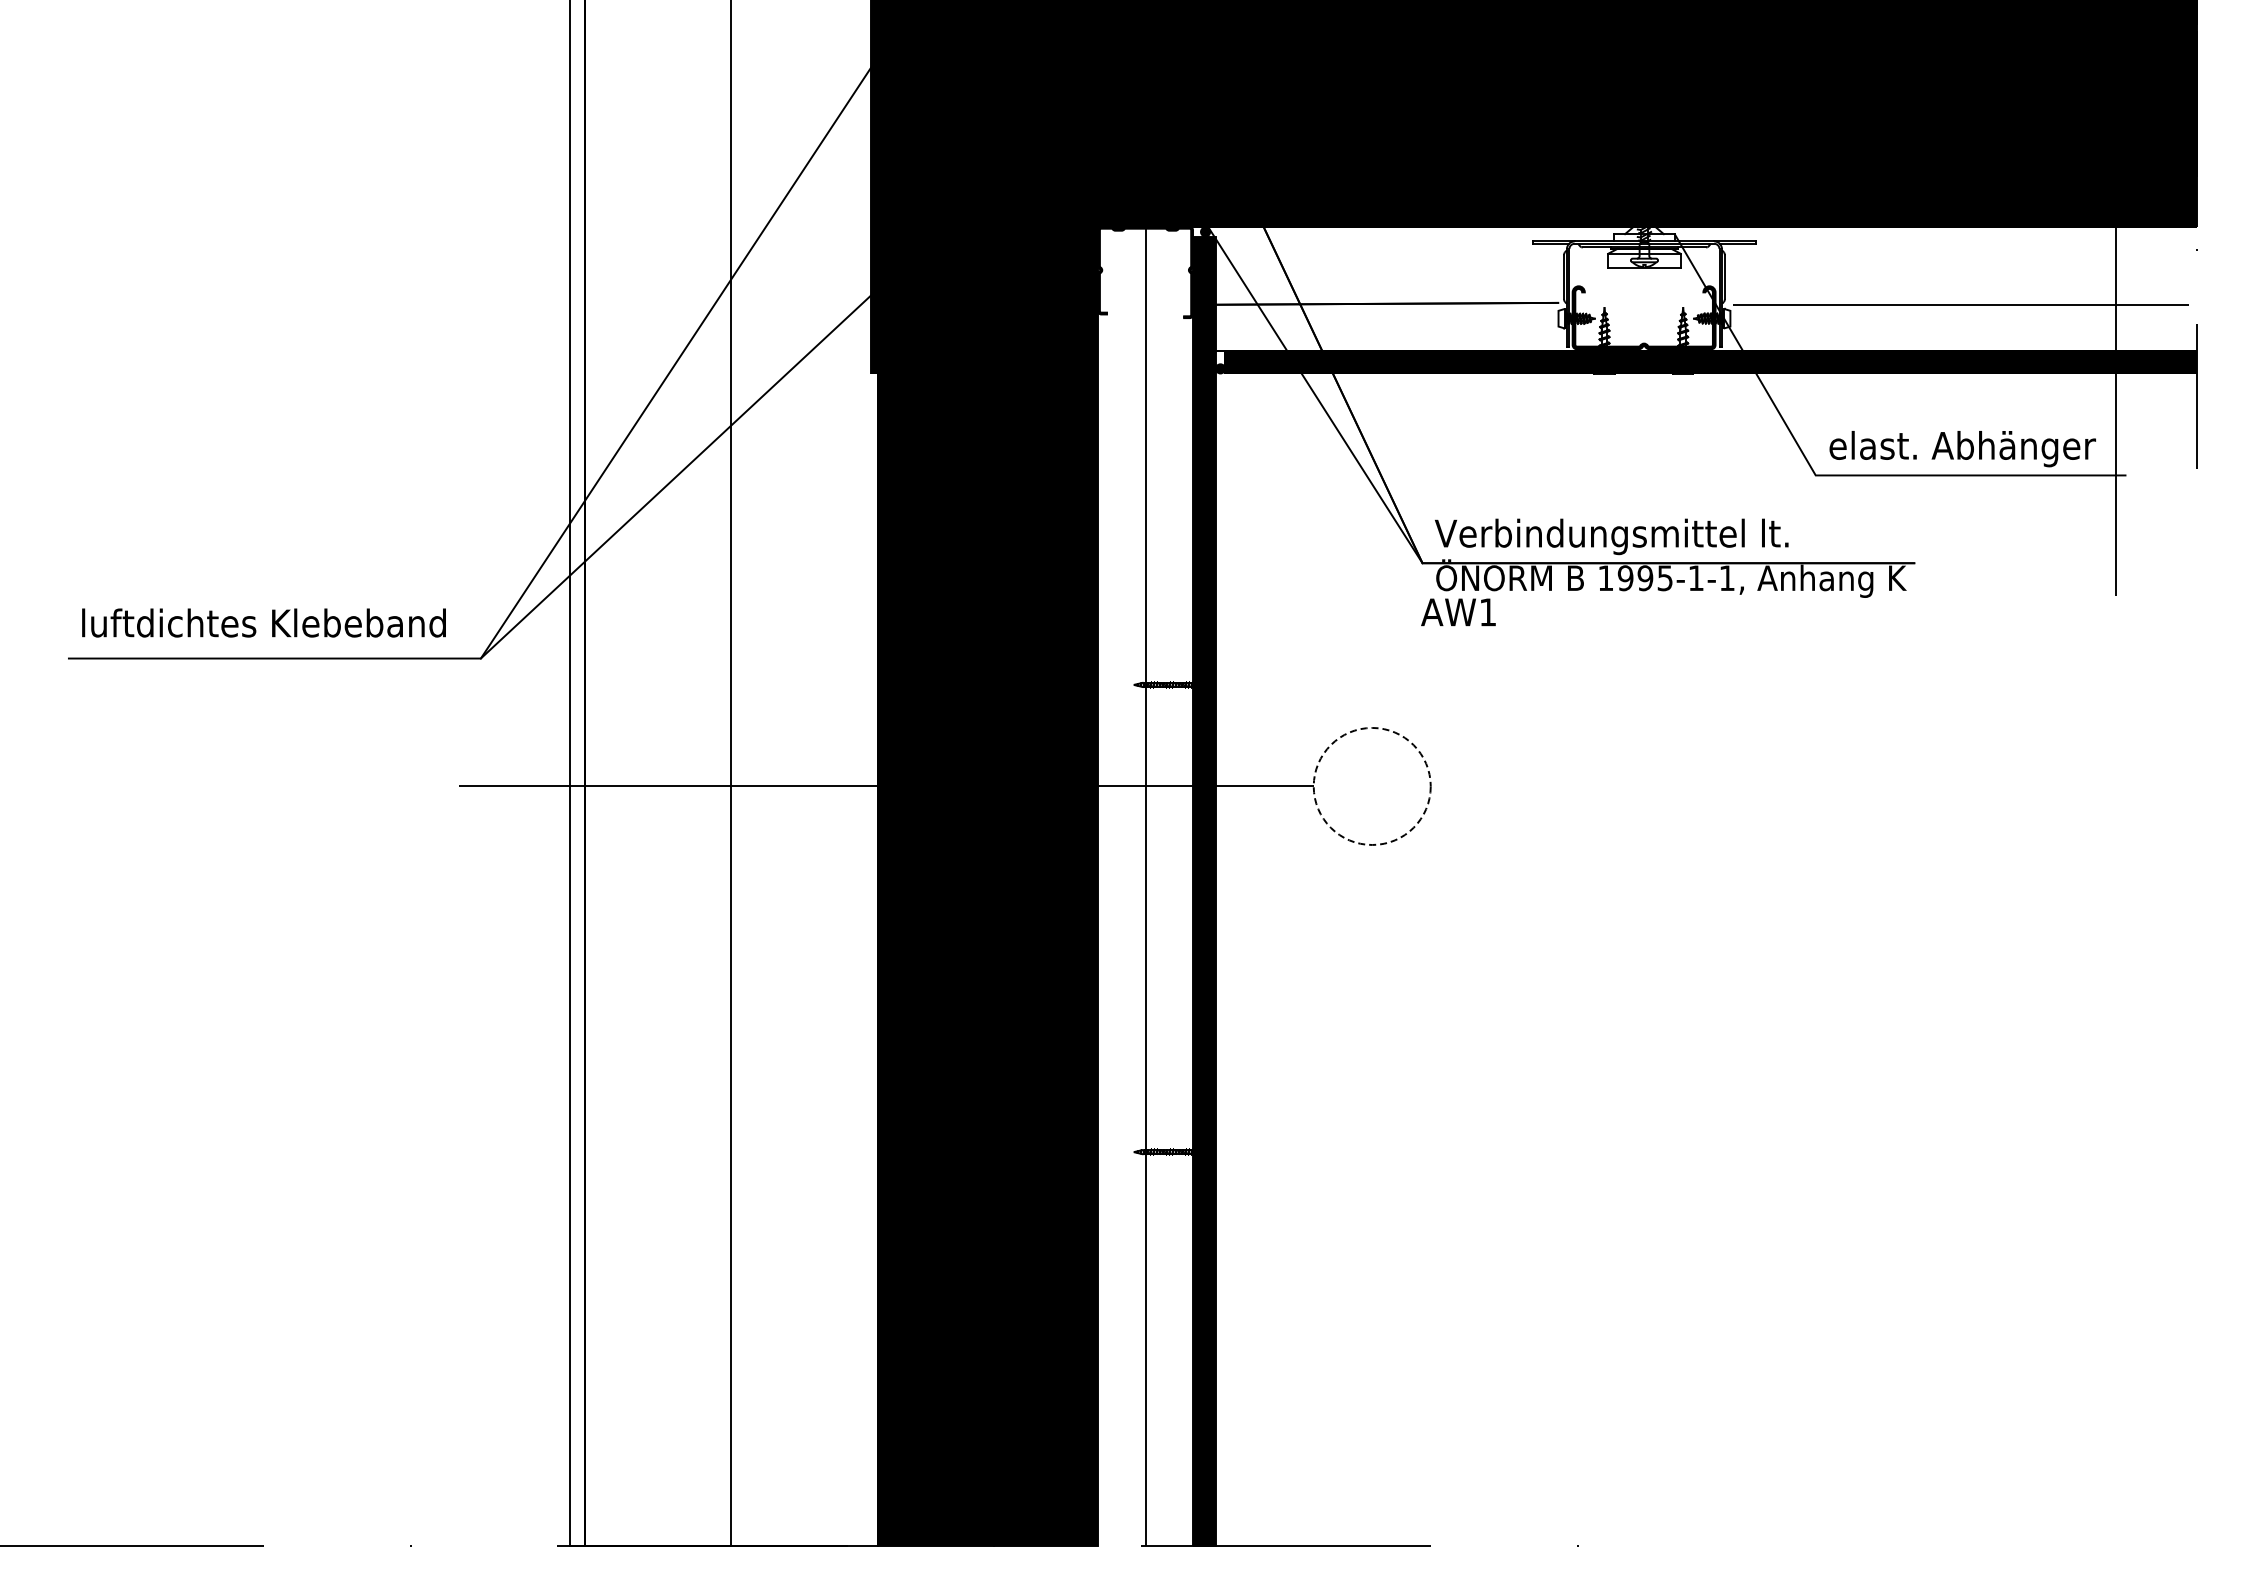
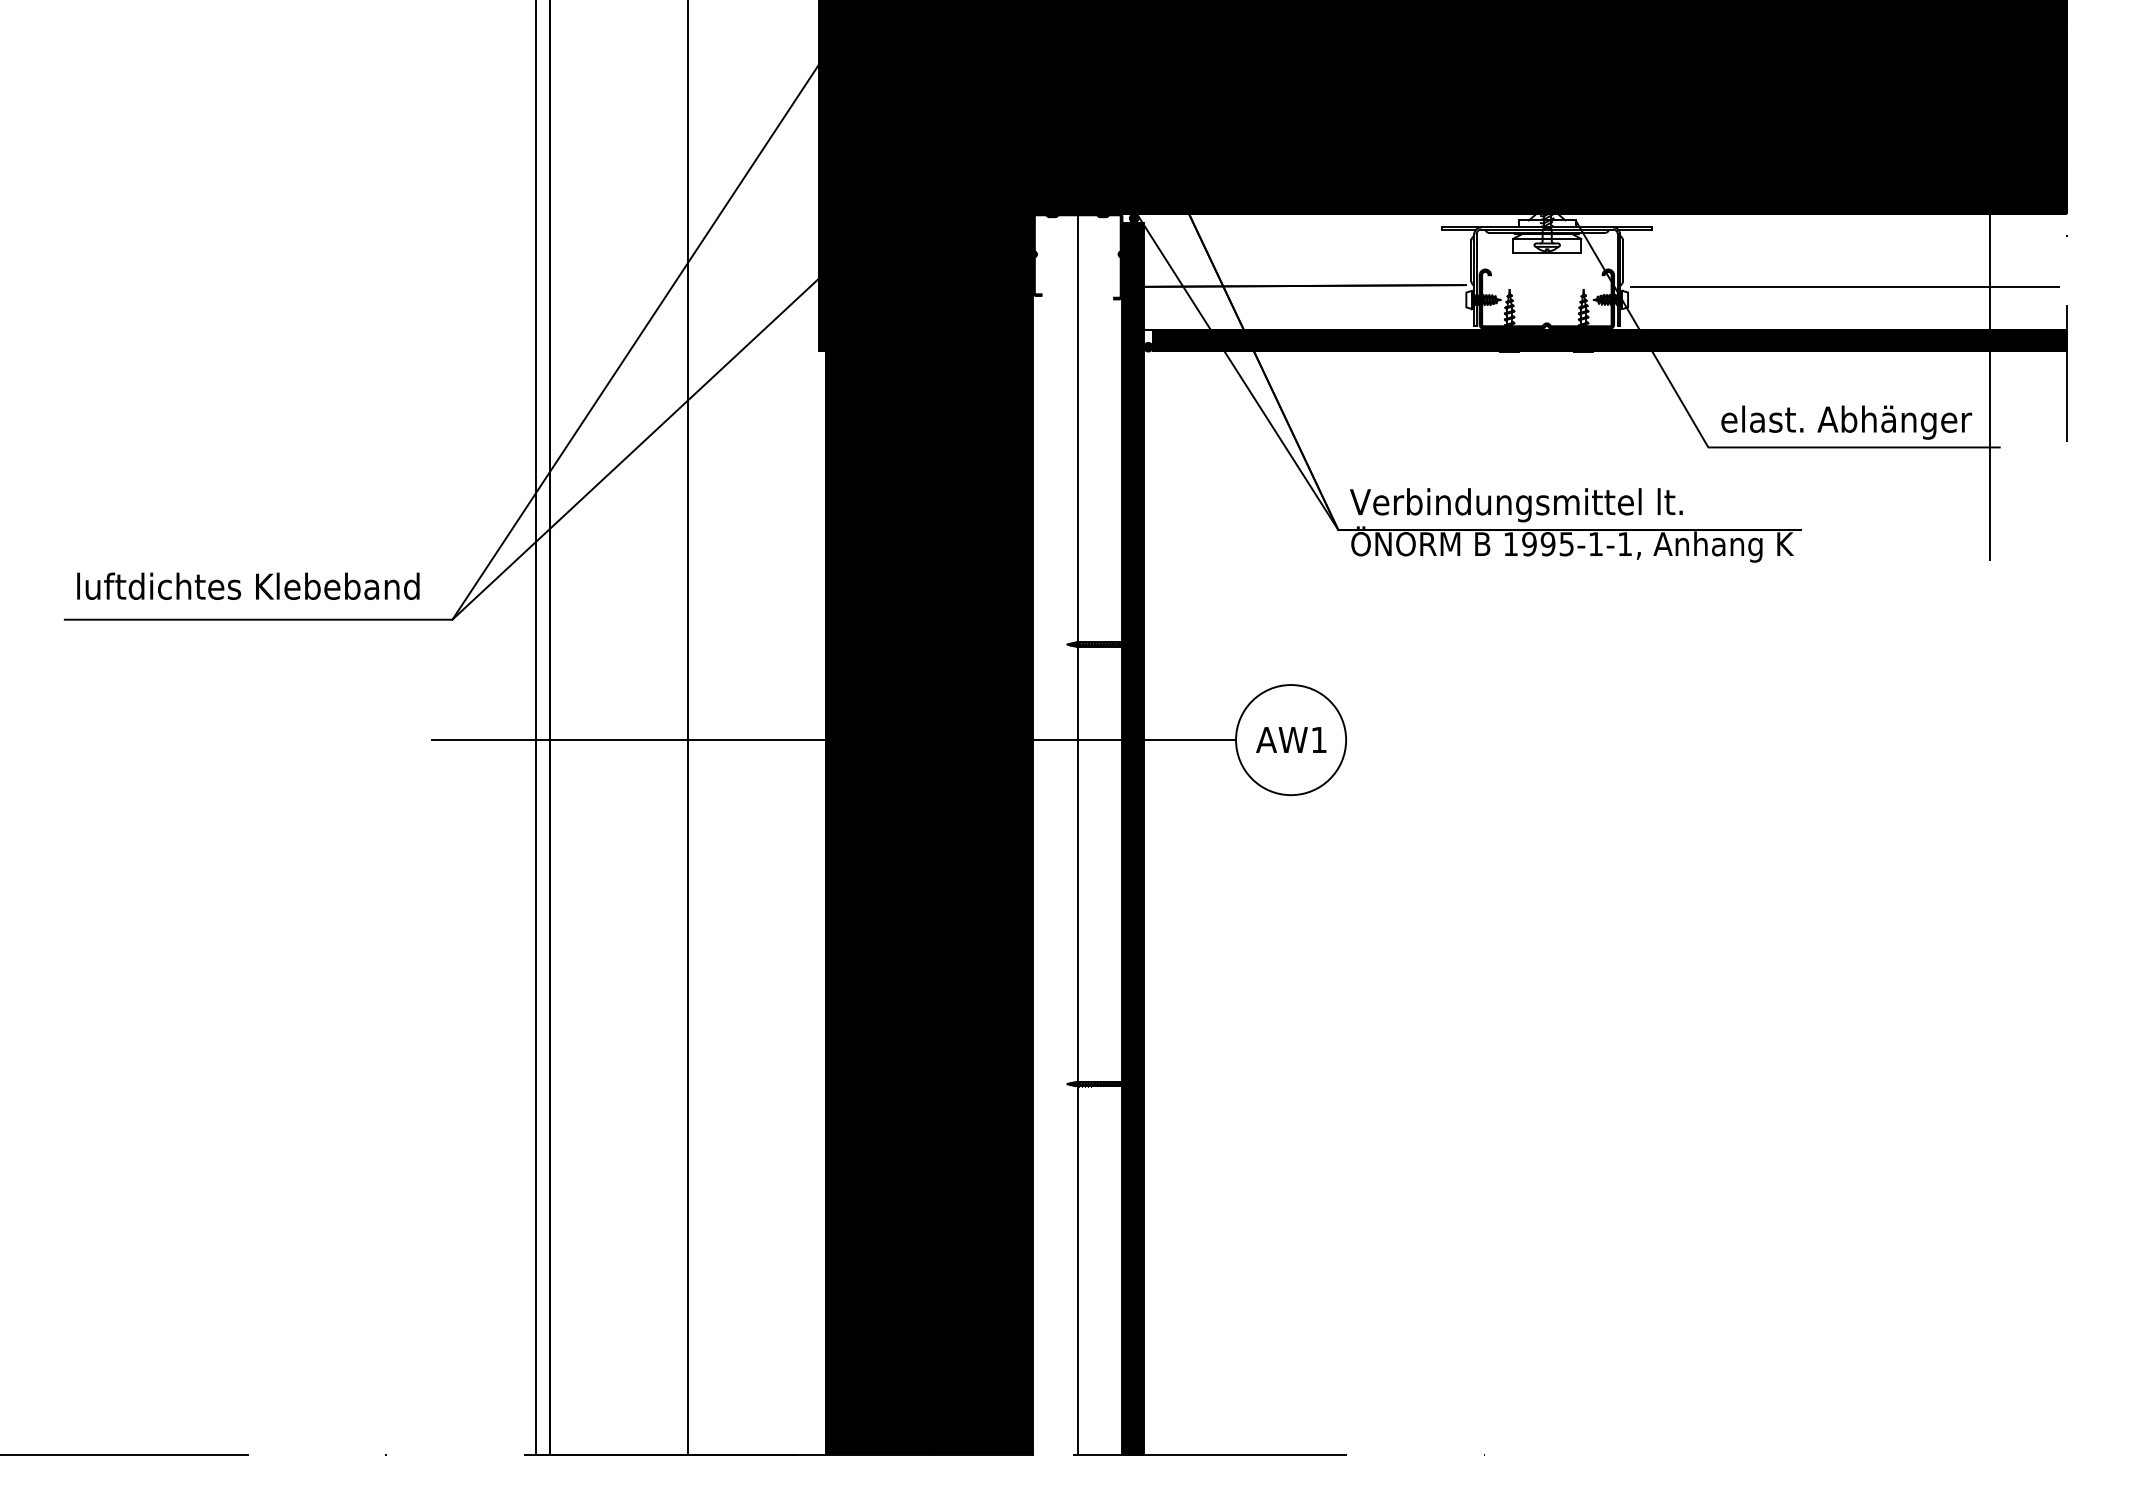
text: (1458, 612) -> (1291, 740), moved
circle: (1371, 785) -> (1290, 739), dashed -> solid

